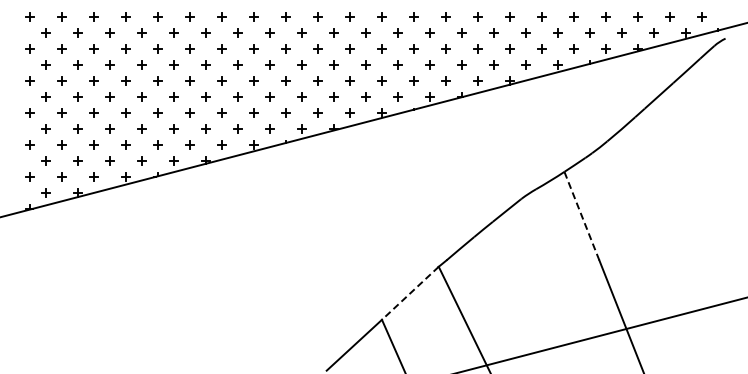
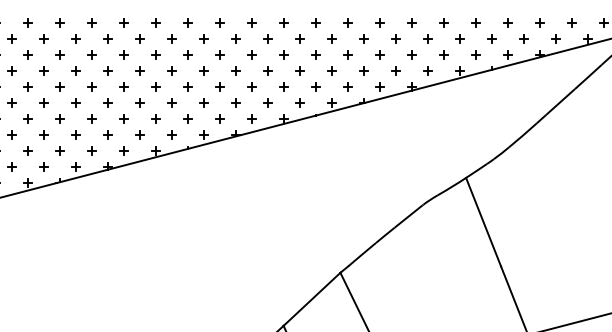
line: (581, 216) -> (483, 222), dashed -> solid
line: (410, 293) -> (312, 299), dashed -> solid

